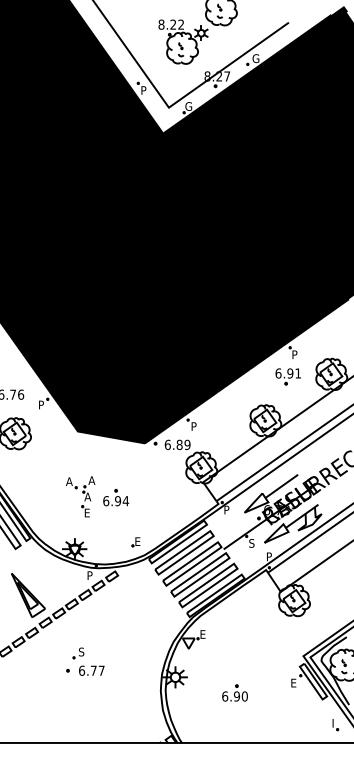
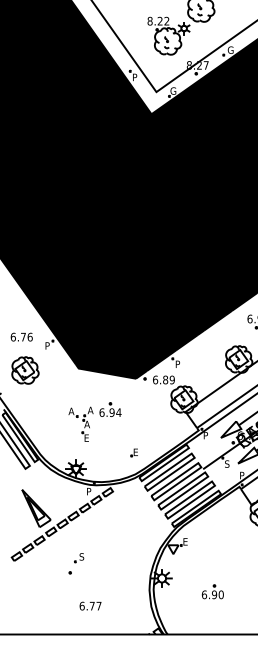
part: (116, 497) -> (110, 409), moved
part: (135, 542) -> (133, 453), moved
text: (91, 670) -> (90, 605), moved

